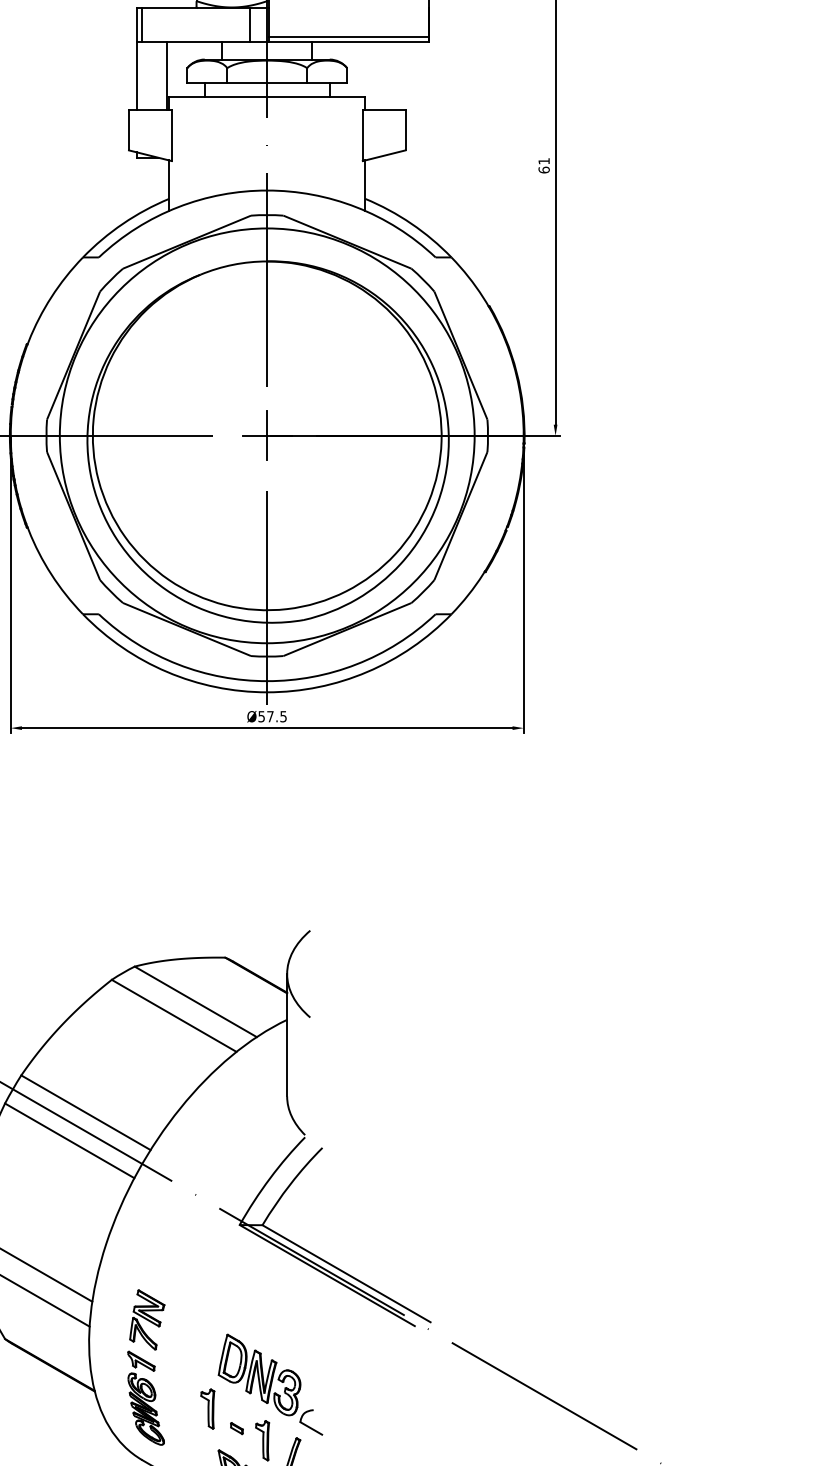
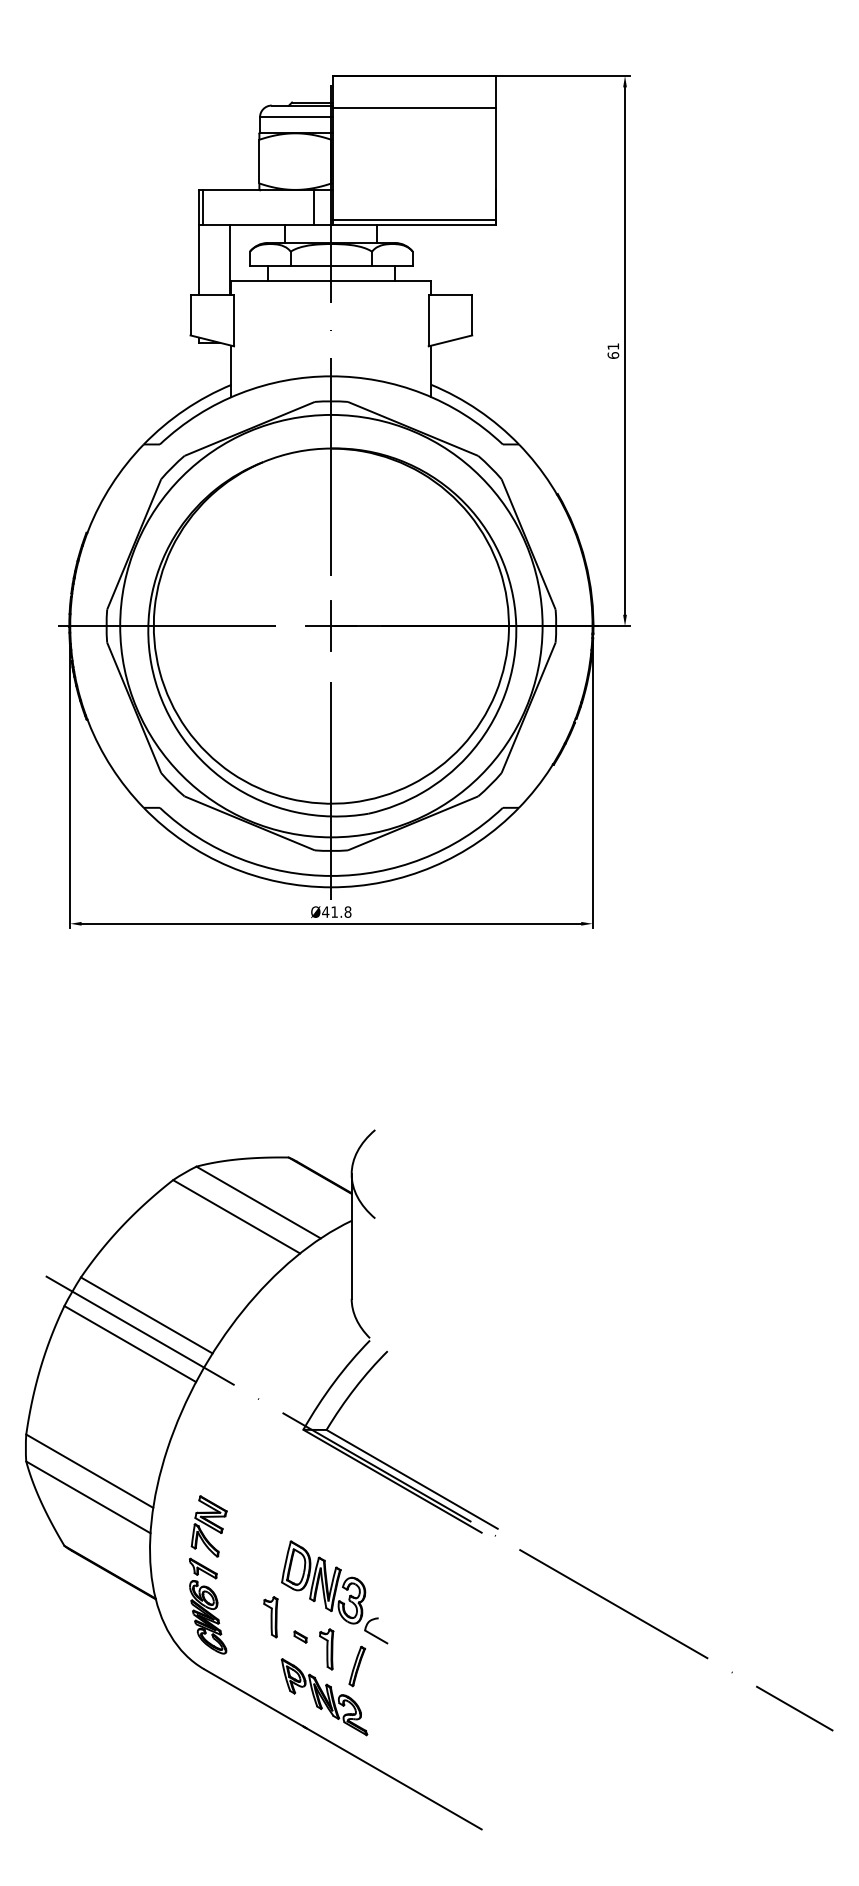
text: (272, 716) -> (336, 911), Ø57.5 -> Ø41.8

